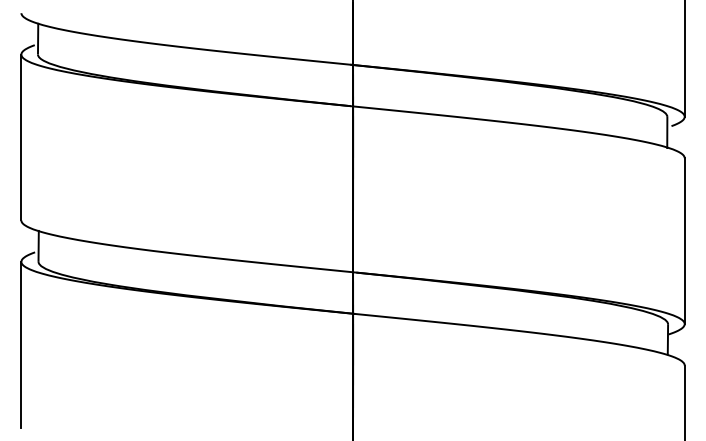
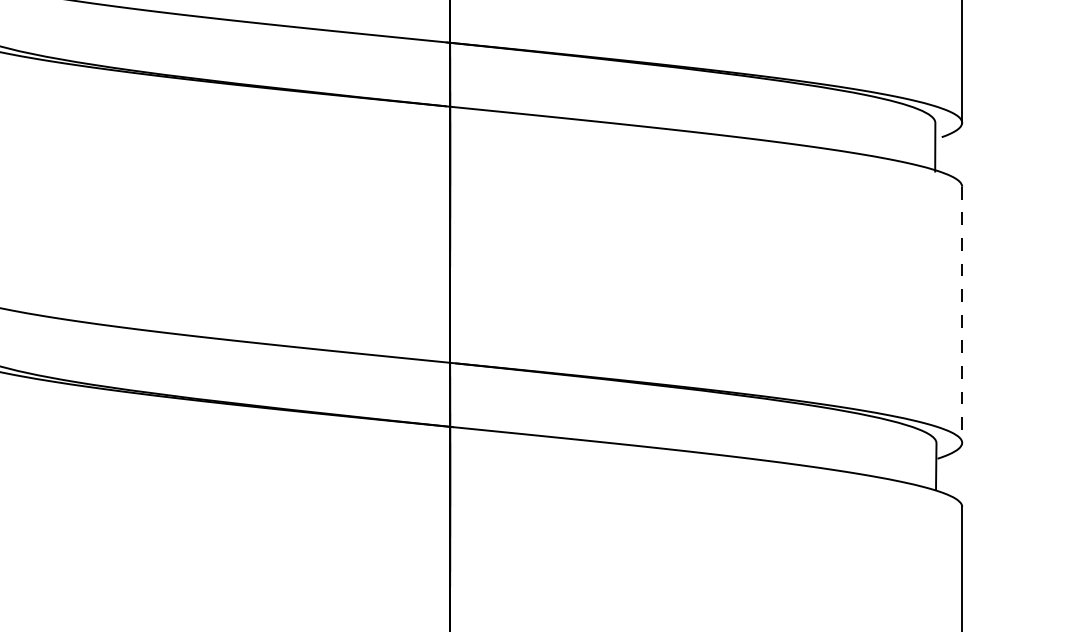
line: (684, 241) -> (961, 315), solid -> dashed

